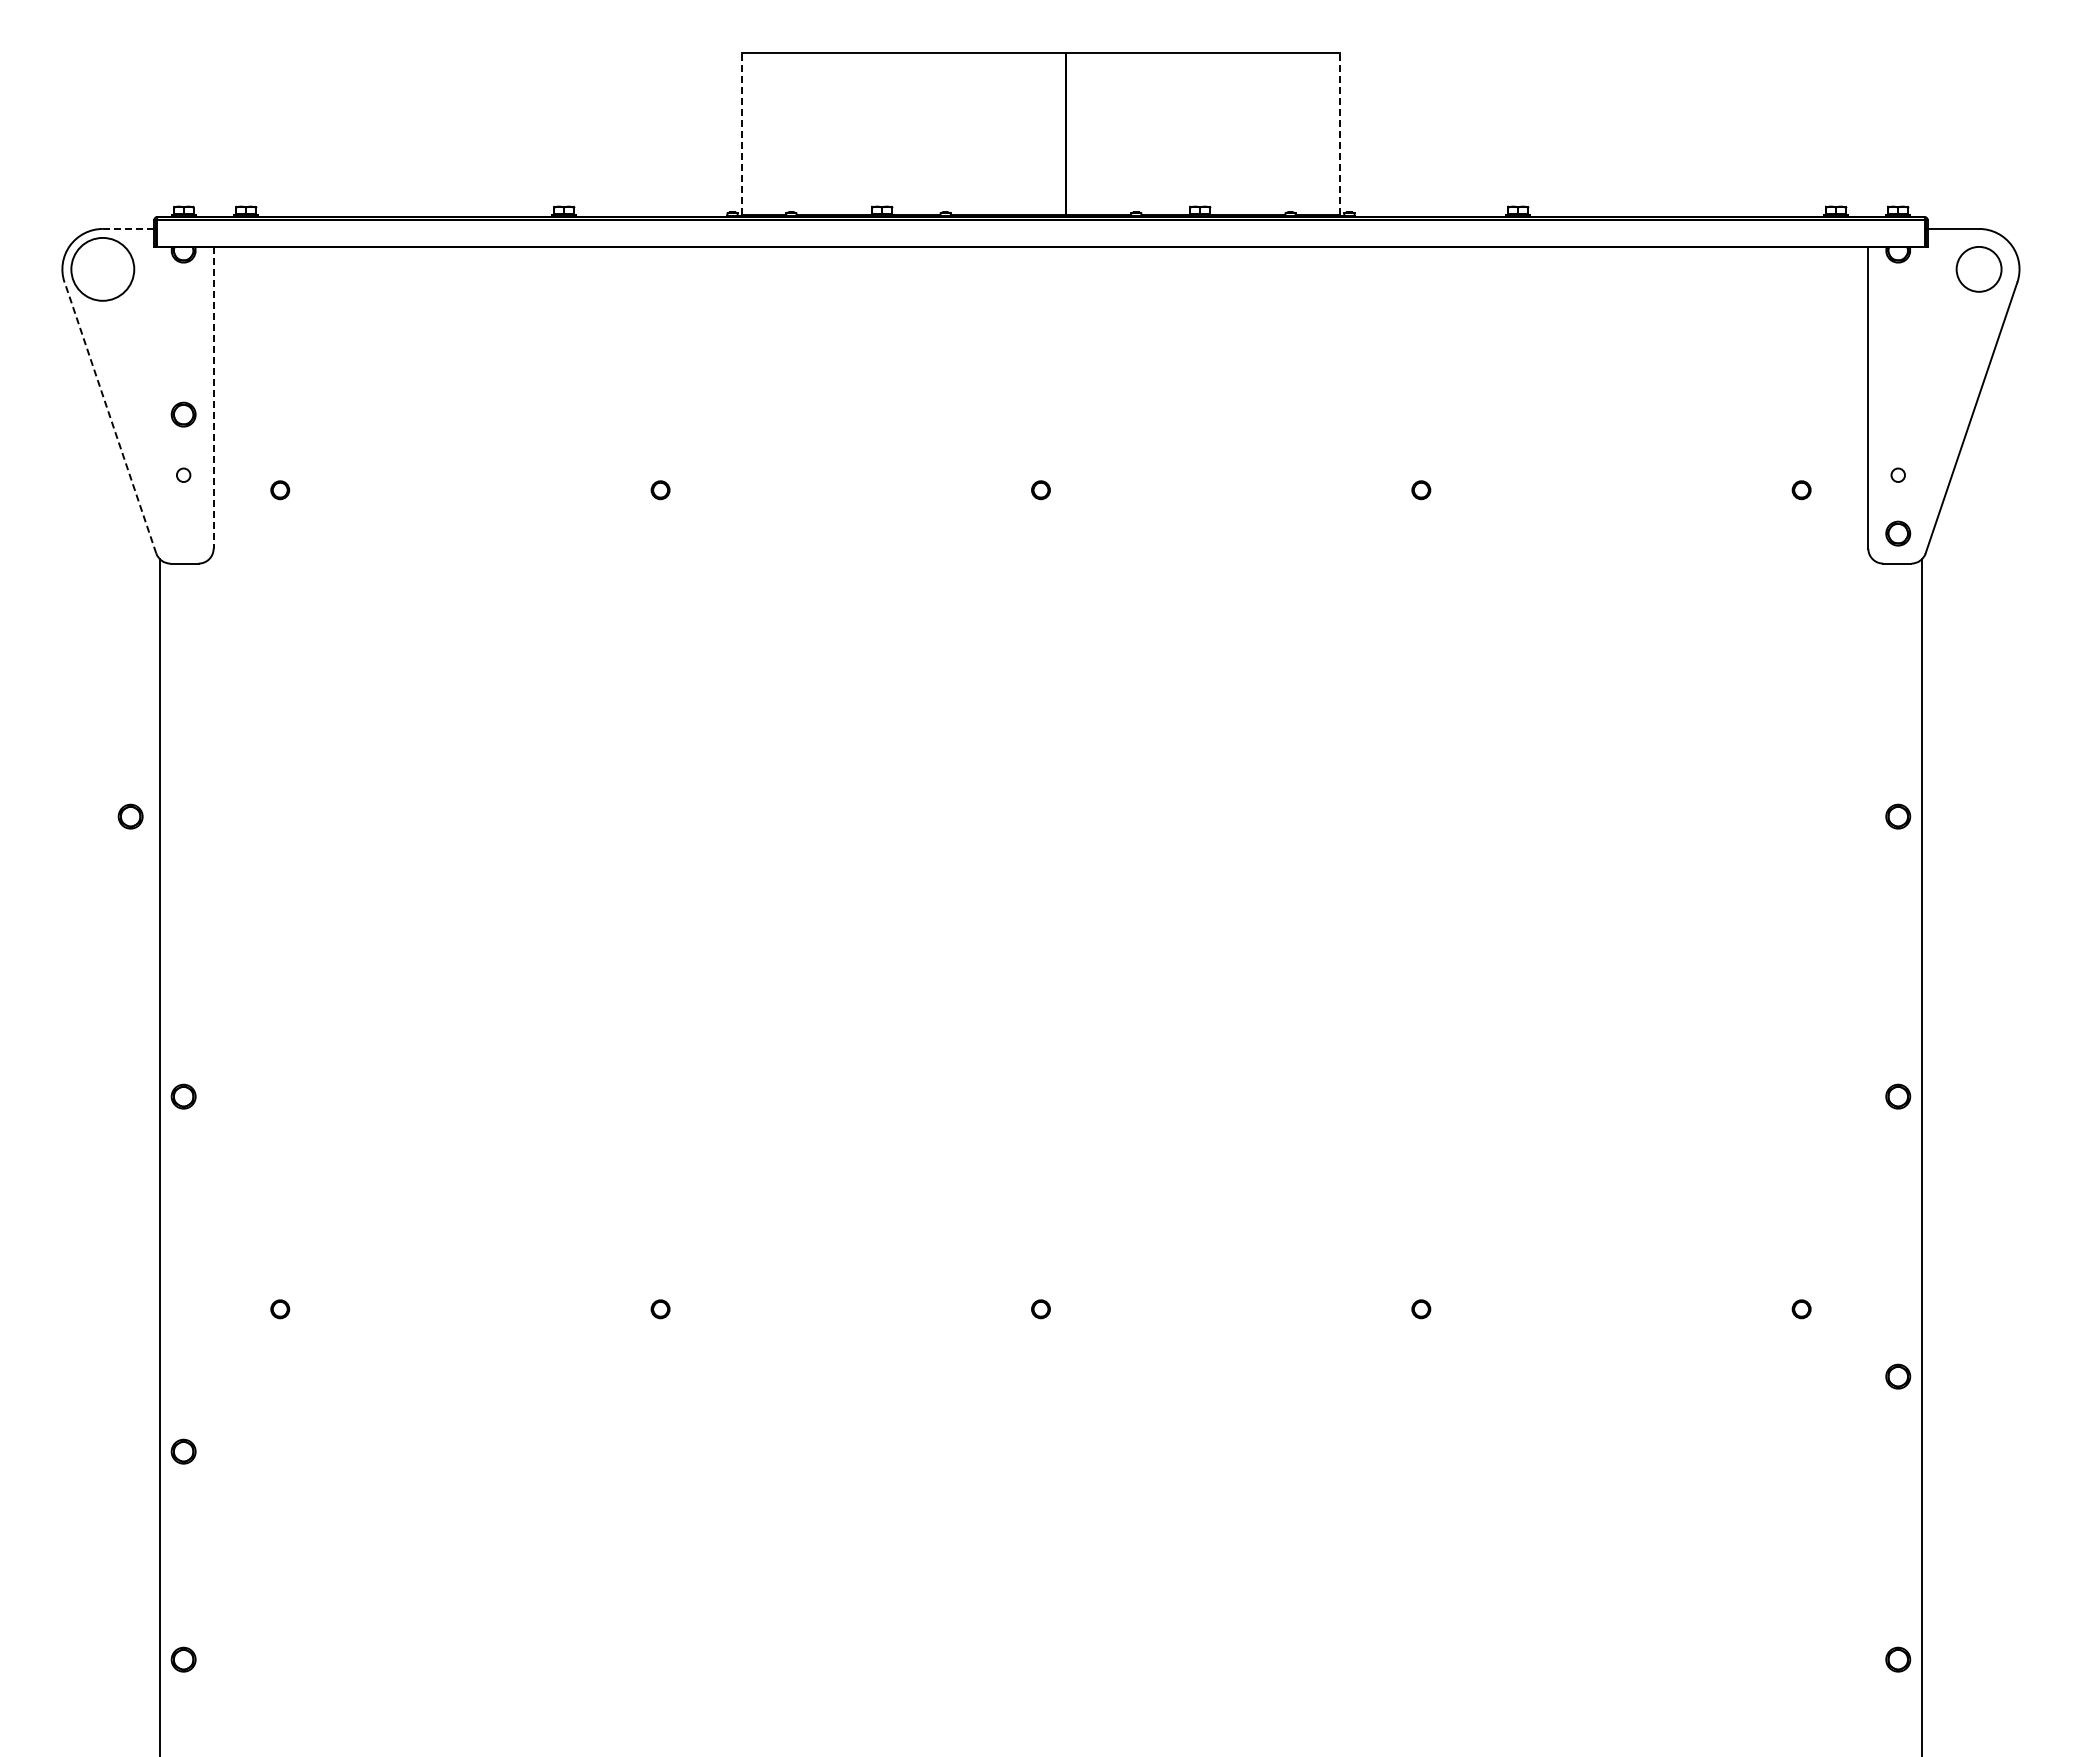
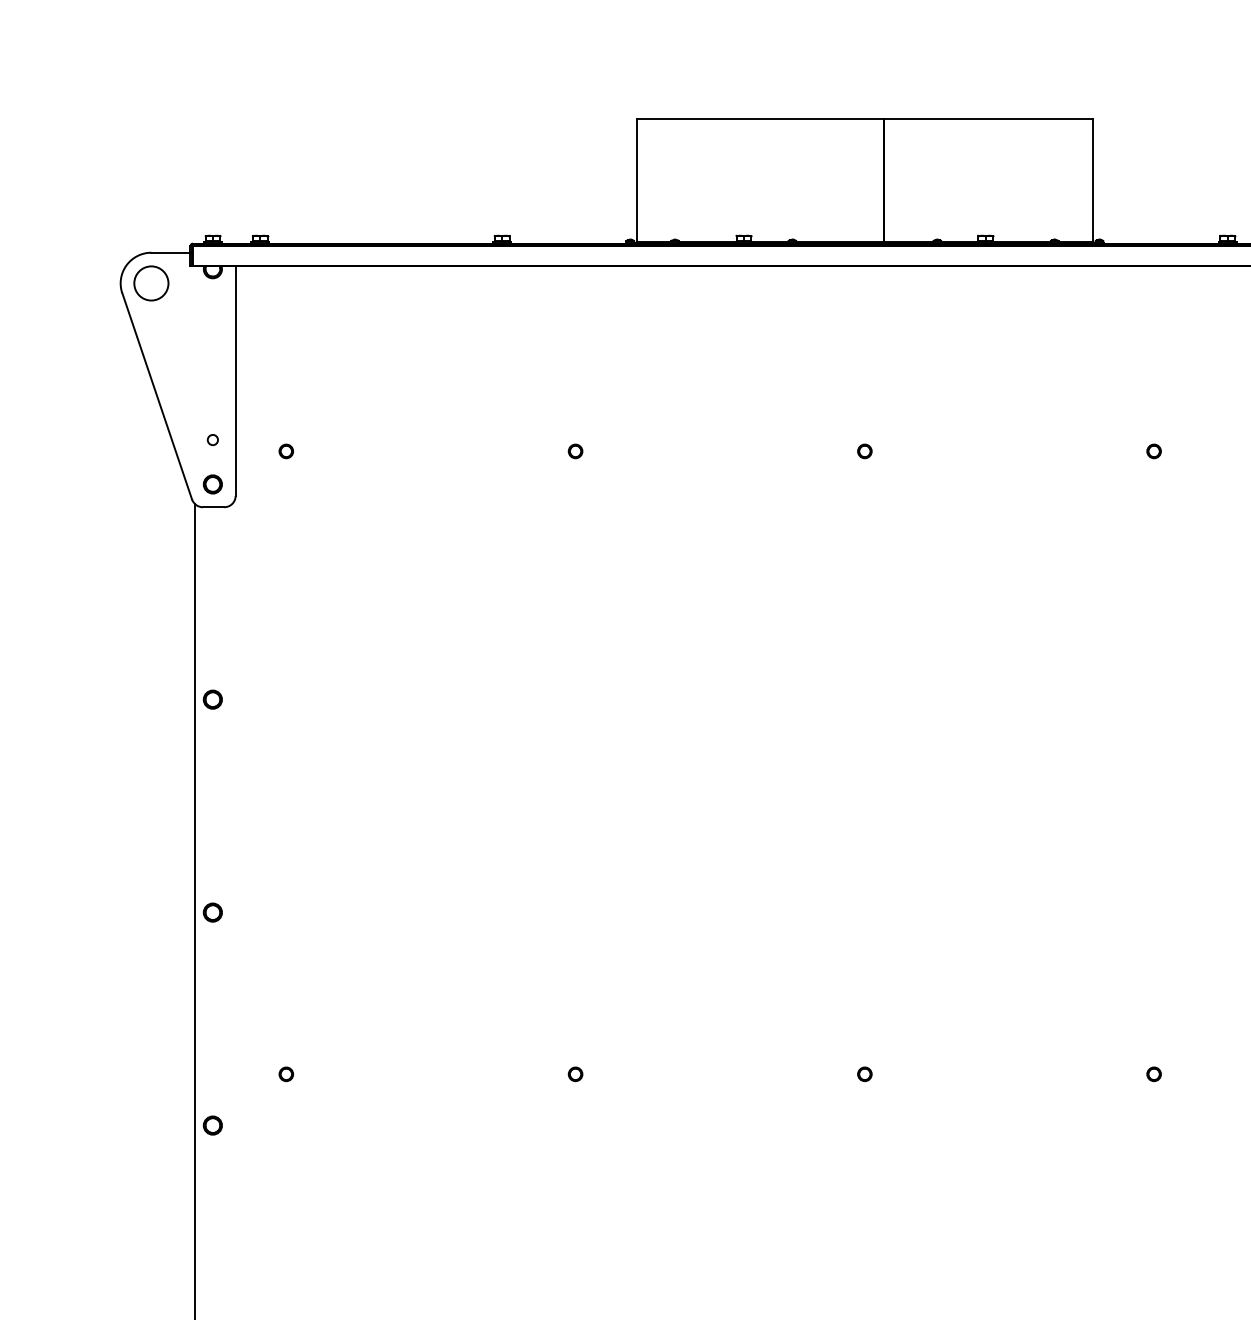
line: (741, 133) -> (637, 180), dashed -> solid
line: (1340, 133) -> (1092, 180), dashed -> solid
line: (128, 228) -> (170, 252), dashed -> solid
circle: (102, 268) -> (151, 282), size x0.71
line: (213, 397) -> (235, 380), dashed -> solid
part: (183, 414) -> (212, 484), moved
line: (110, 417) -> (157, 396), dashed -> solid
part: (130, 816) -> (212, 699), moved
part: (183, 1451) -> (212, 1125), moved

